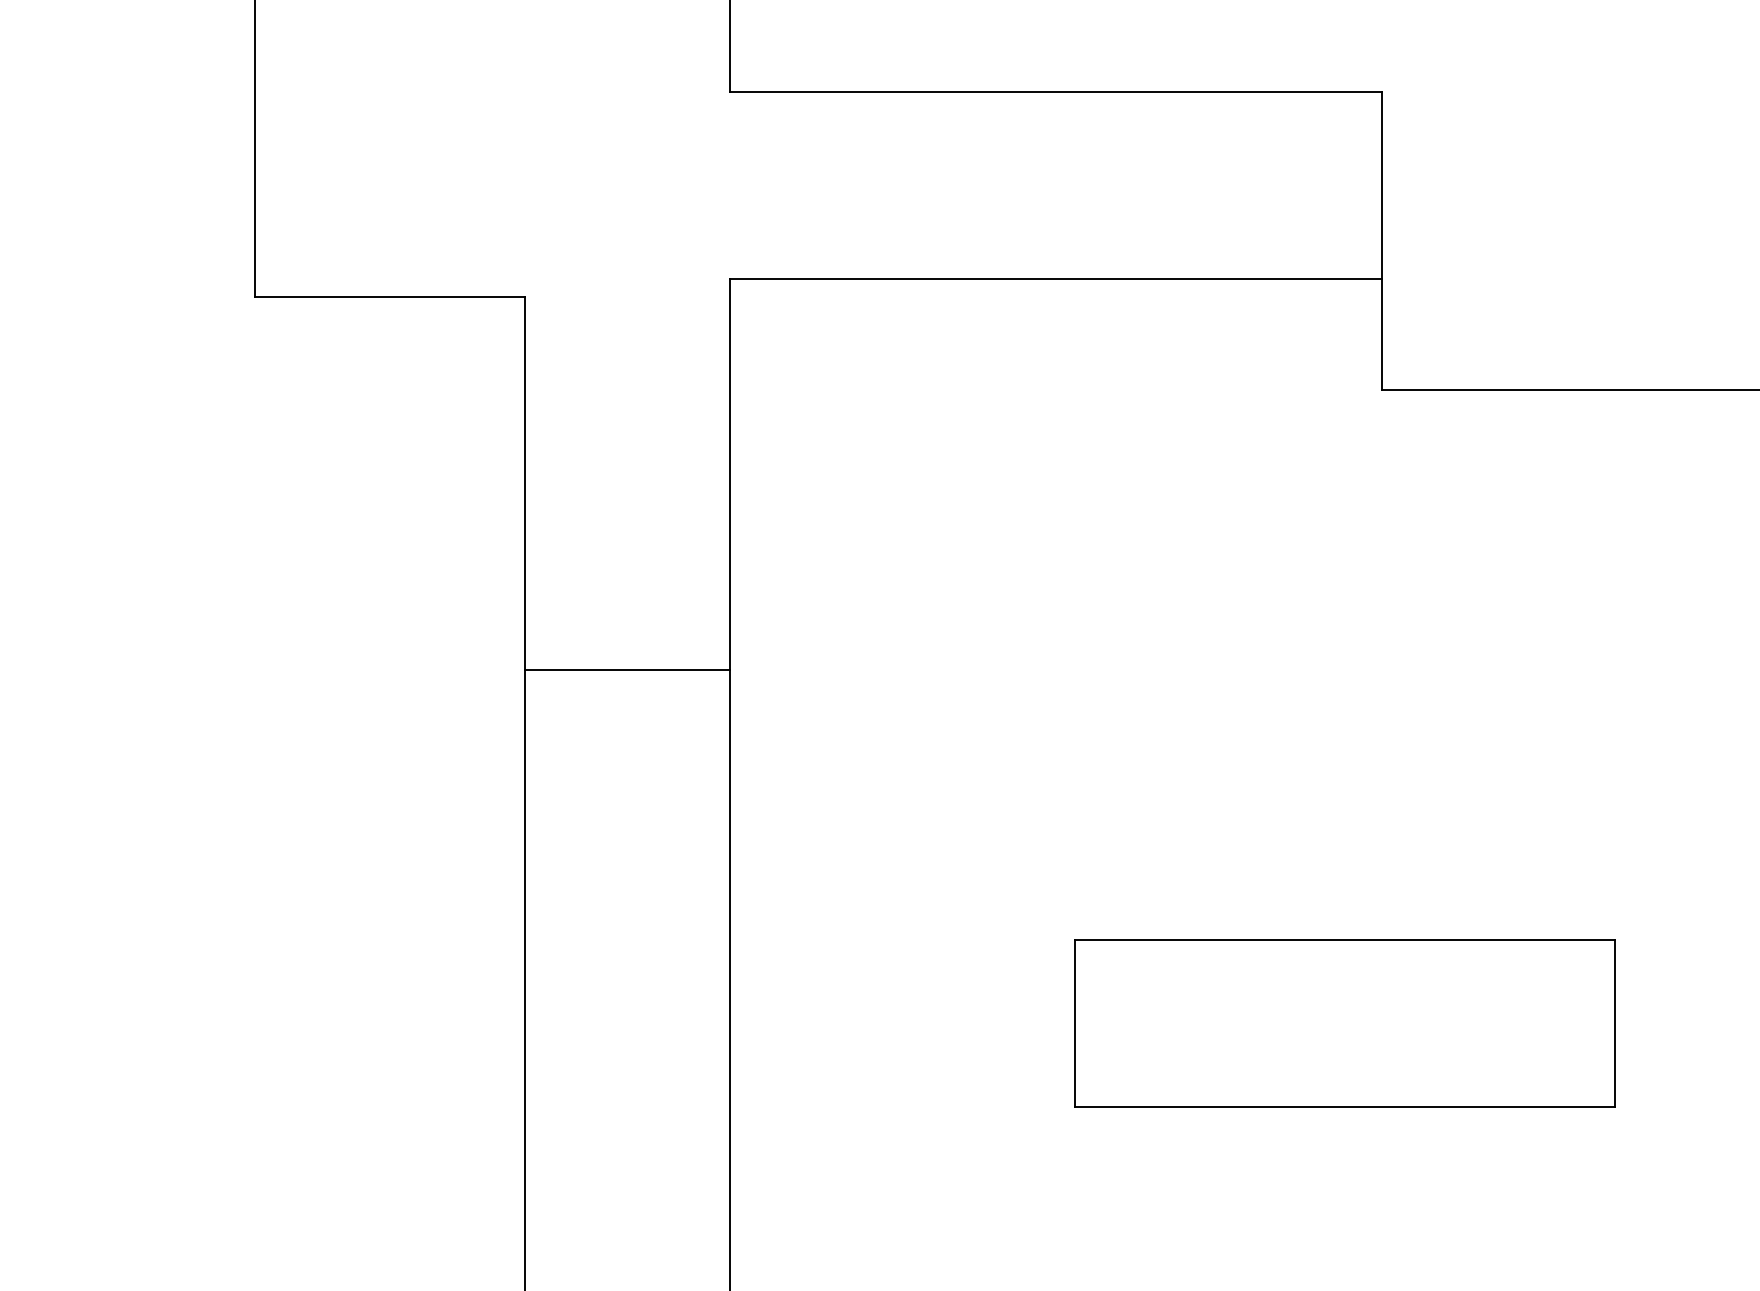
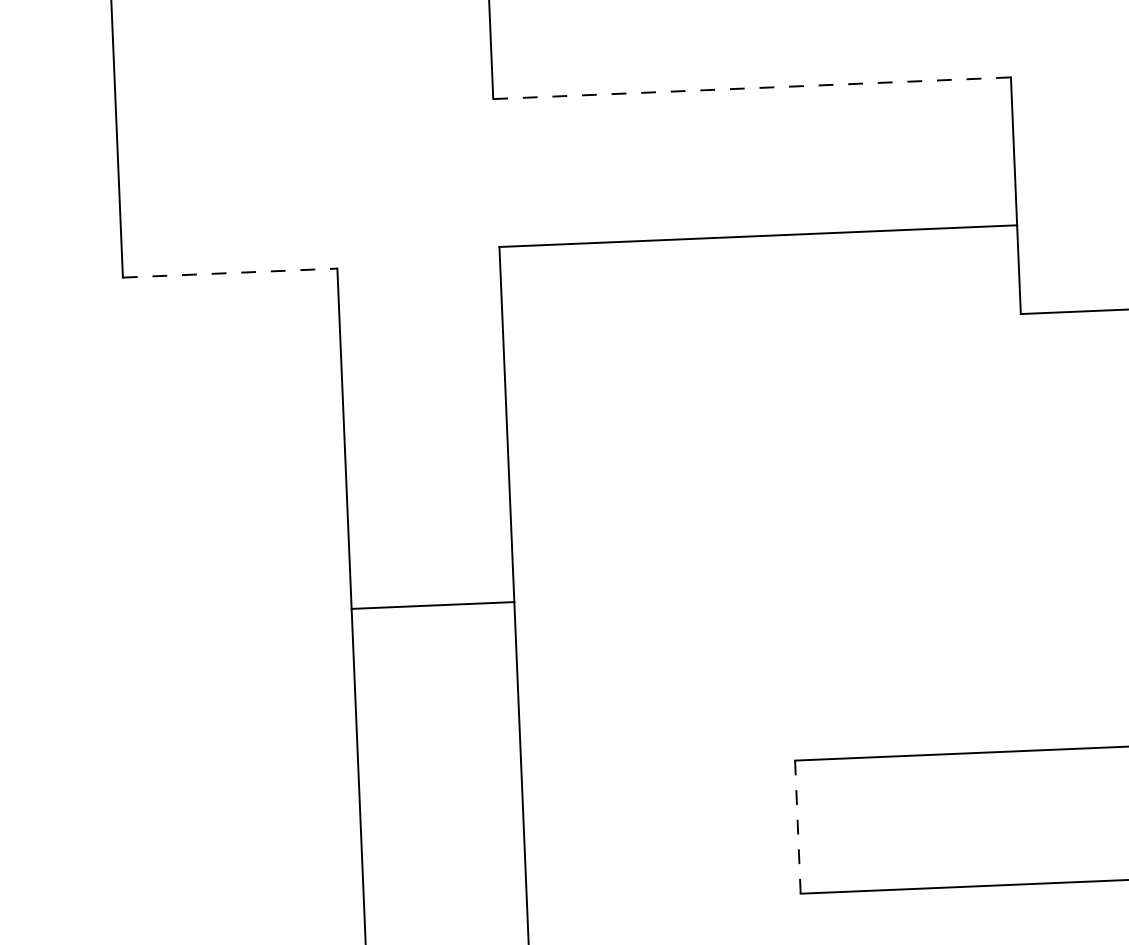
line: (1055, 92) -> (751, 88), solid -> dashed
line: (390, 297) -> (230, 273), solid -> dashed
line: (627, 669) -> (432, 605), moved
line: (1074, 1023) -> (797, 827), solid -> dashed

